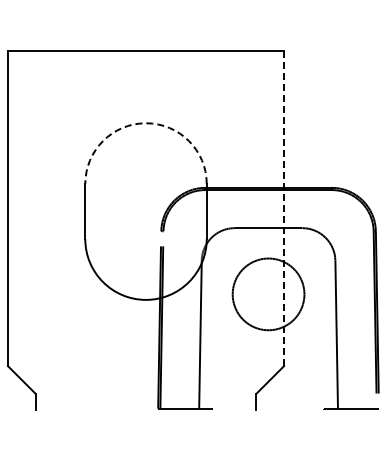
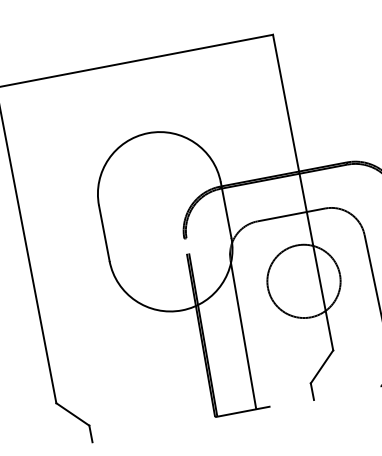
arc: (146, 123) -> (148, 133), dashed -> solid
line: (284, 209) -> (303, 193), dashed -> solid

